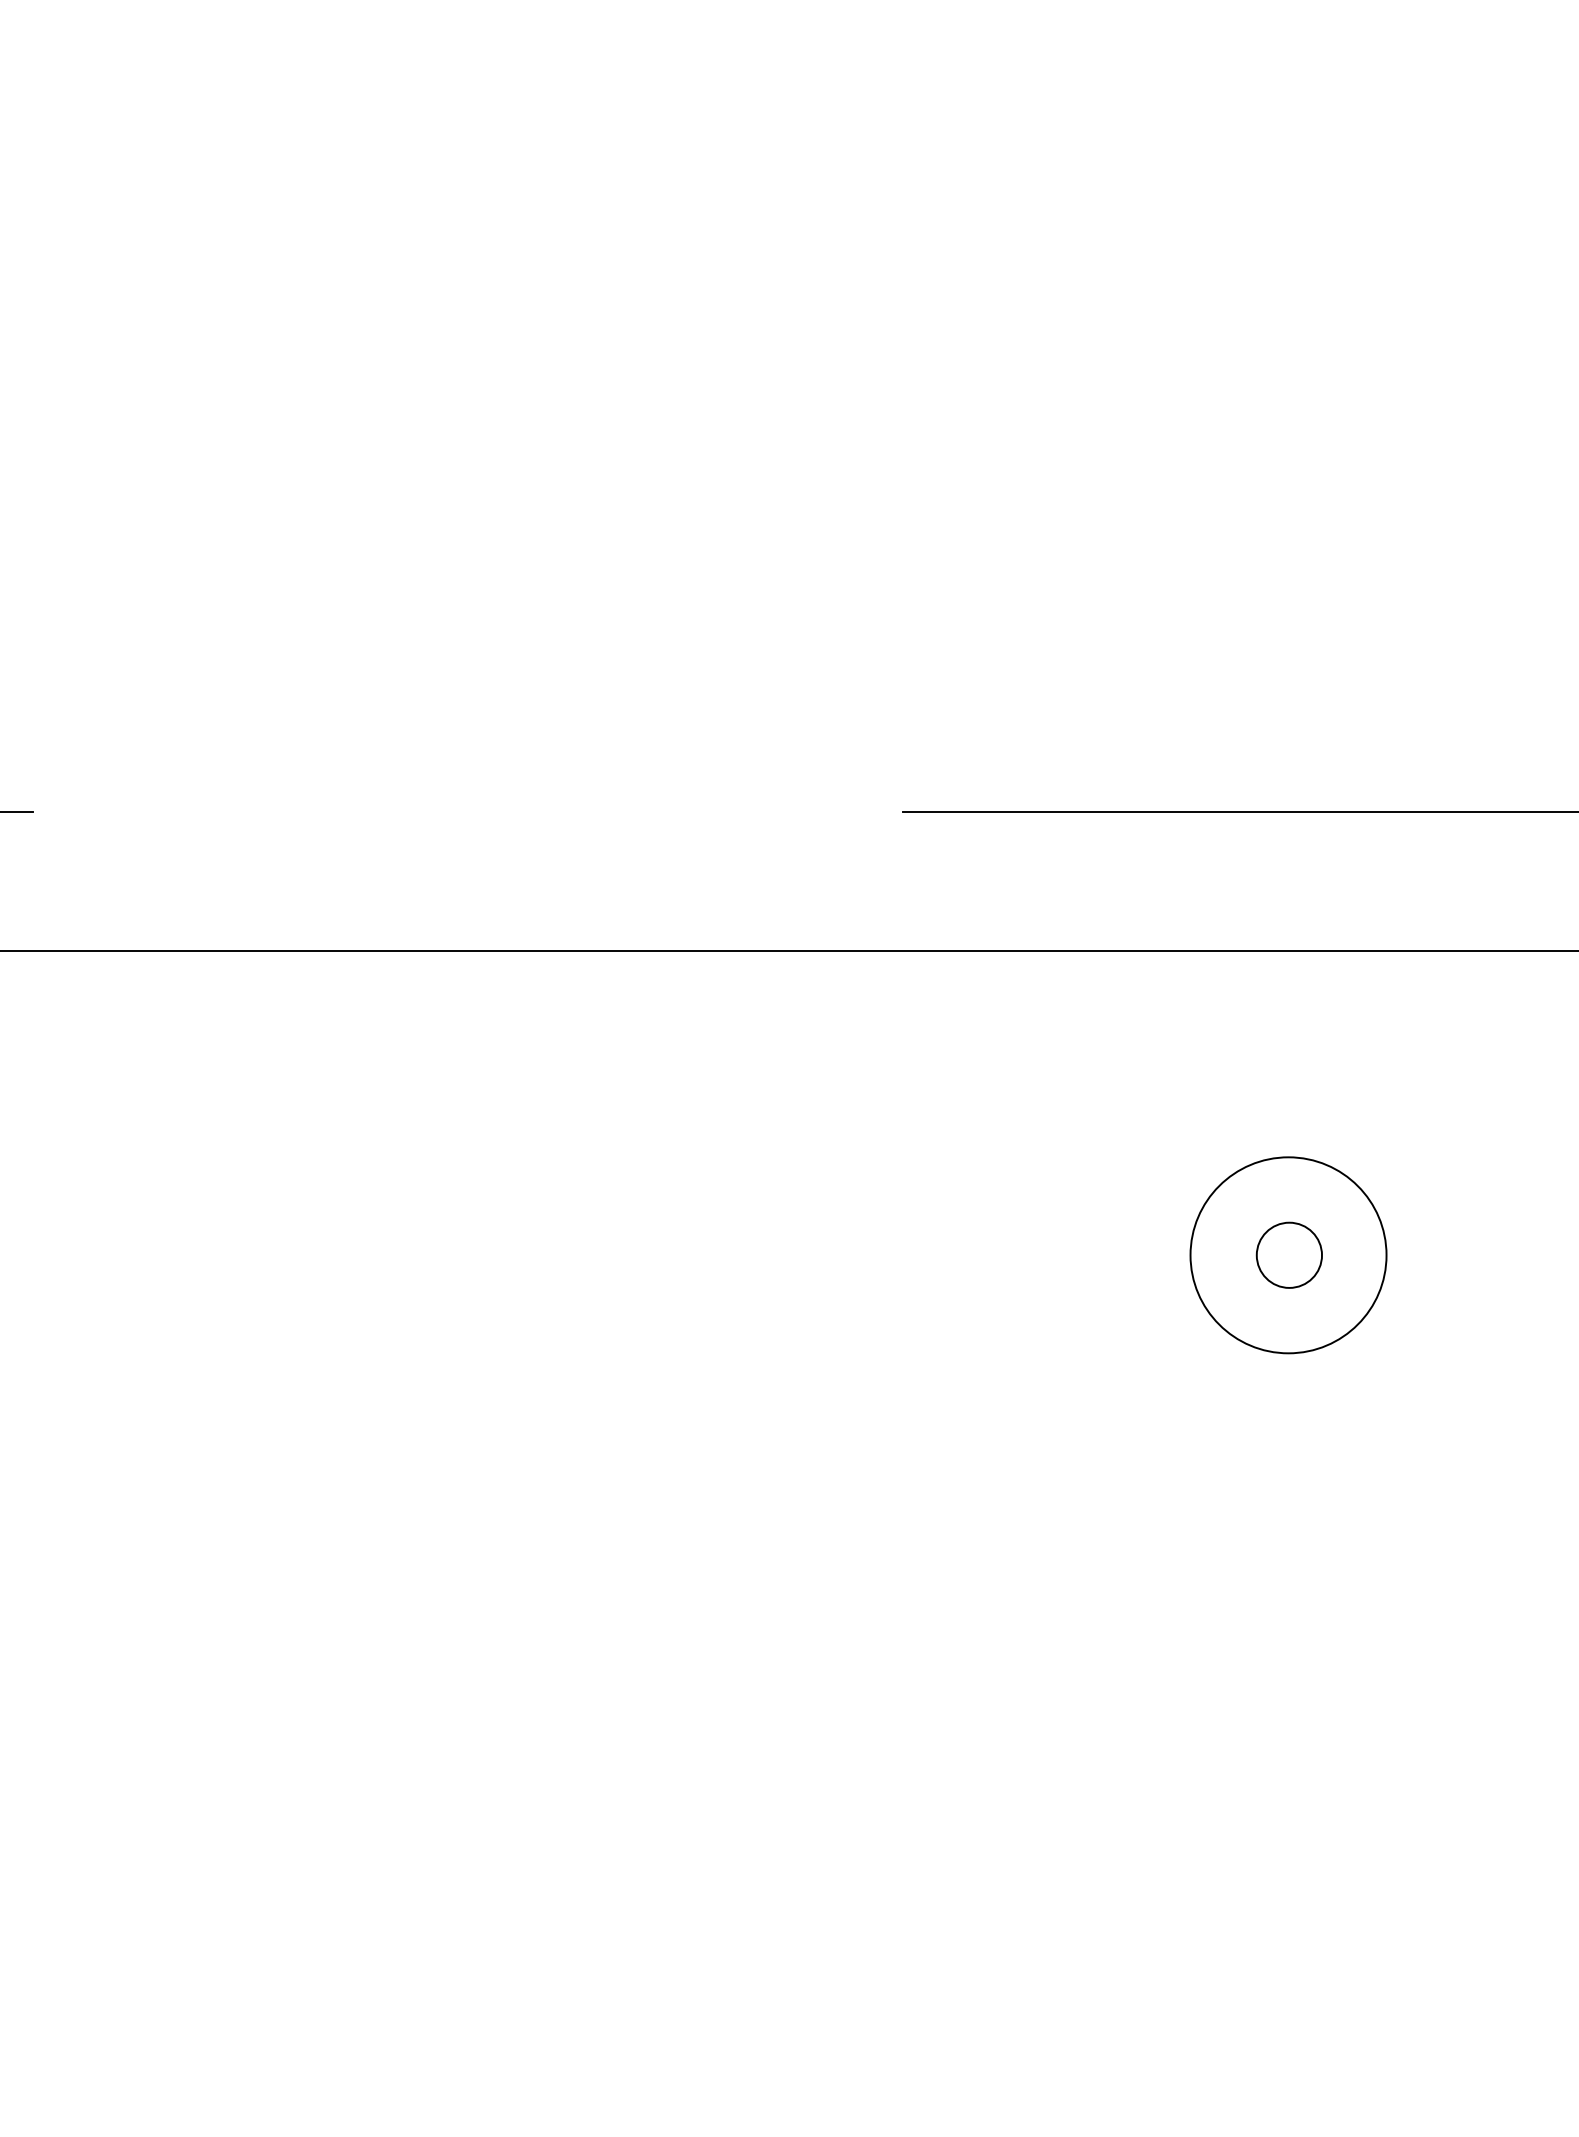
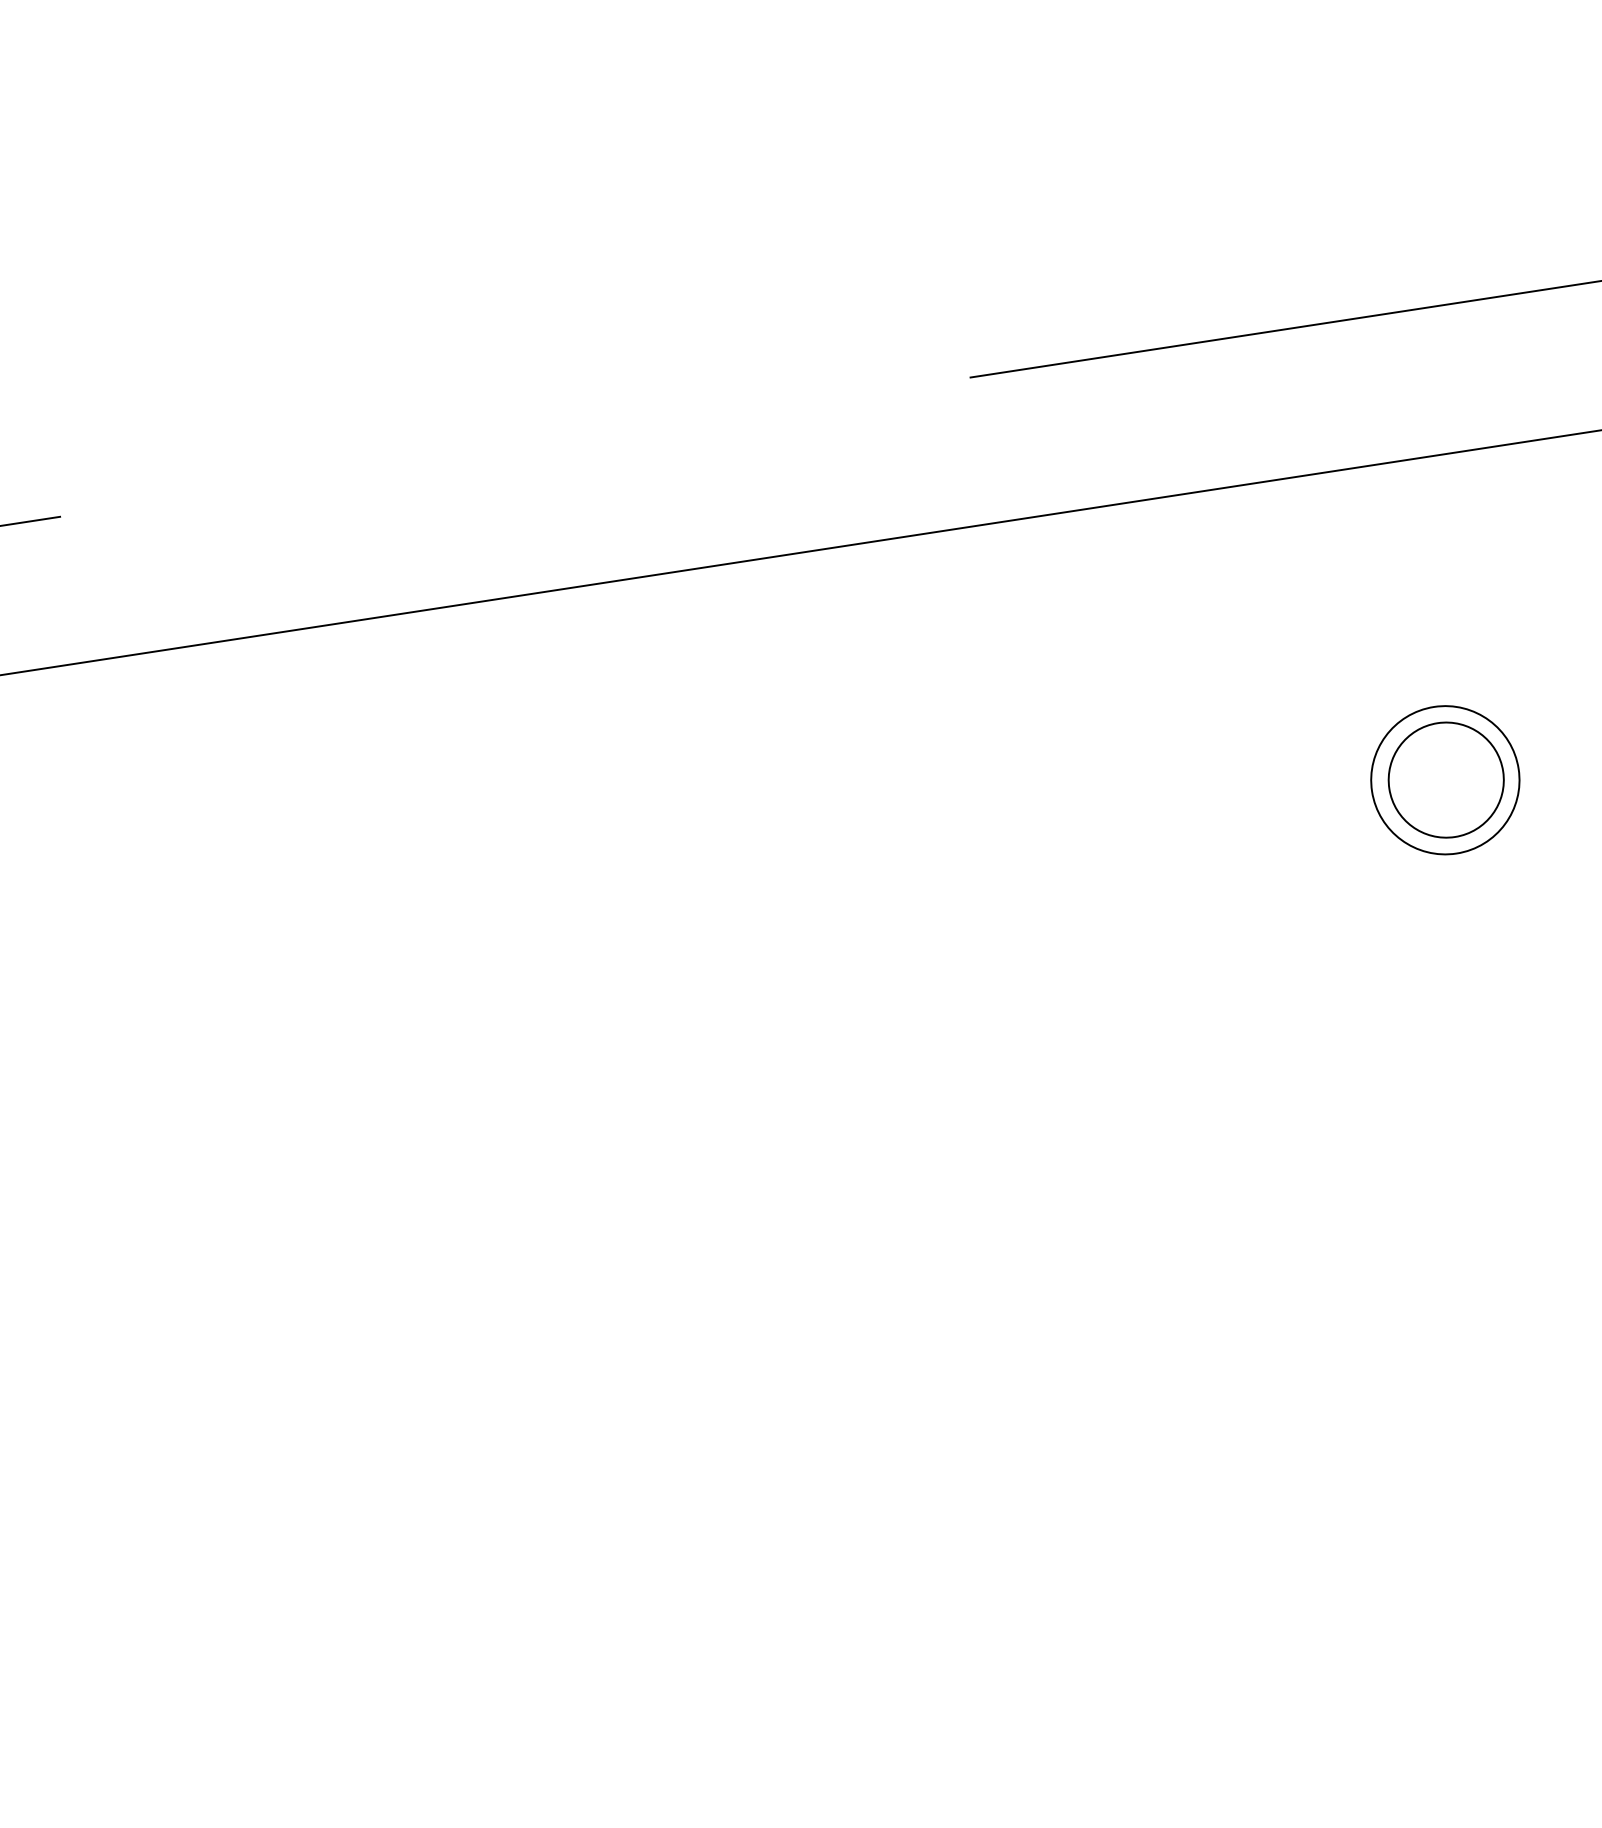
circle: (1289, 1254) -> (1446, 779), size x1.67
circle: (1288, 1255) -> (1445, 780), size x0.71

